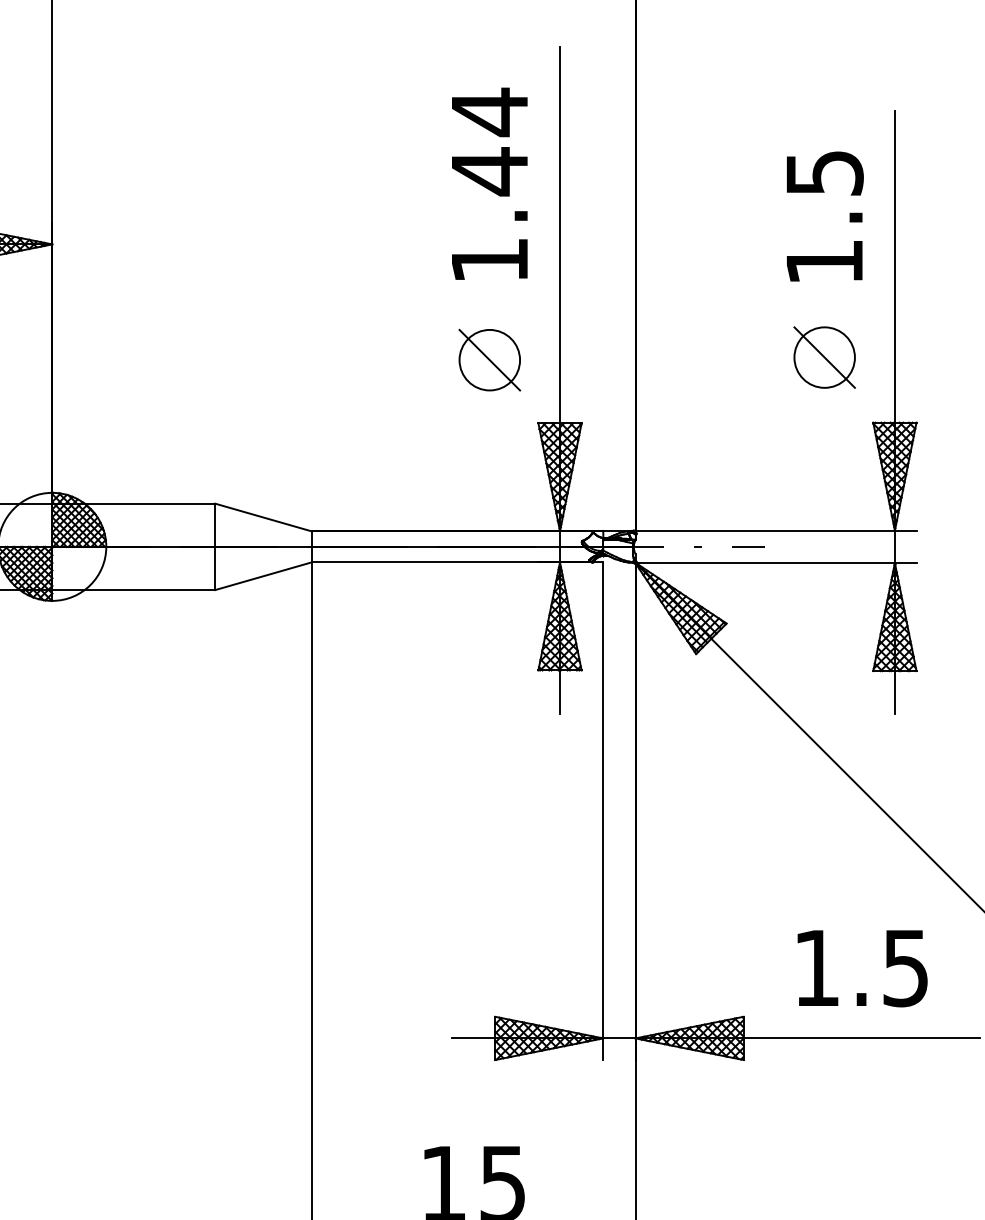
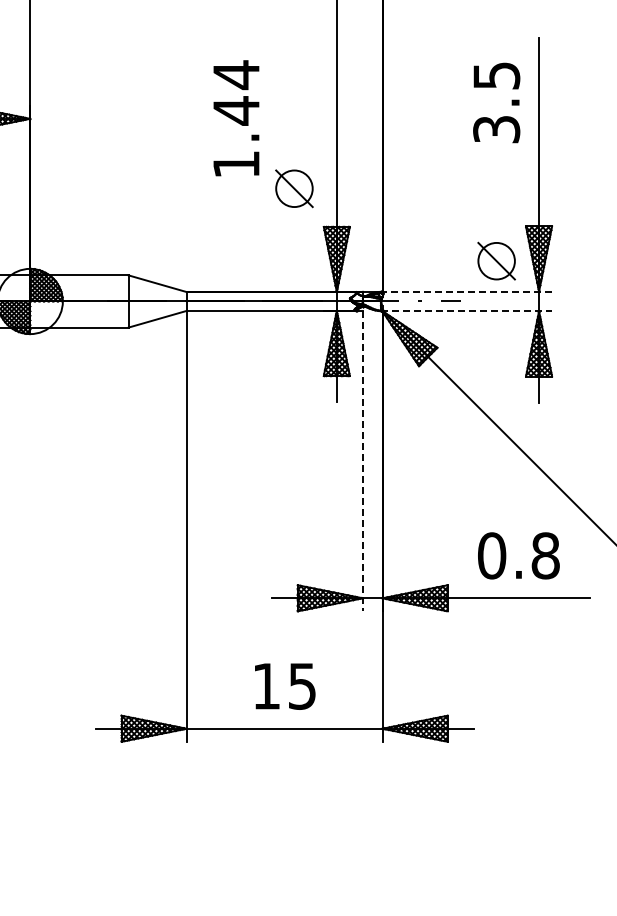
text: (489, 184) -> (236, 118), moved
text: (824, 262) -> (496, 129), 1.5 -> 3.5
part: (824, 356) -> (496, 260), moved
line: (774, 530) -> (466, 291), solid -> dashed
line: (776, 563) -> (467, 311), solid -> dashed
line: (602, 811) -> (362, 461), solid -> dashed
text: (860, 967) -> (518, 555), 1.5 -> 0.8

